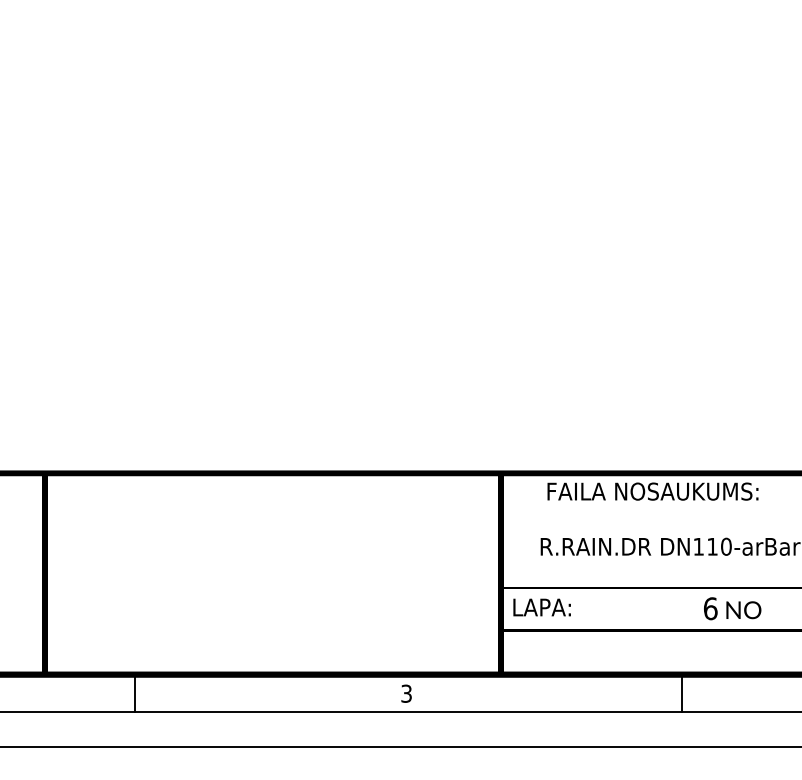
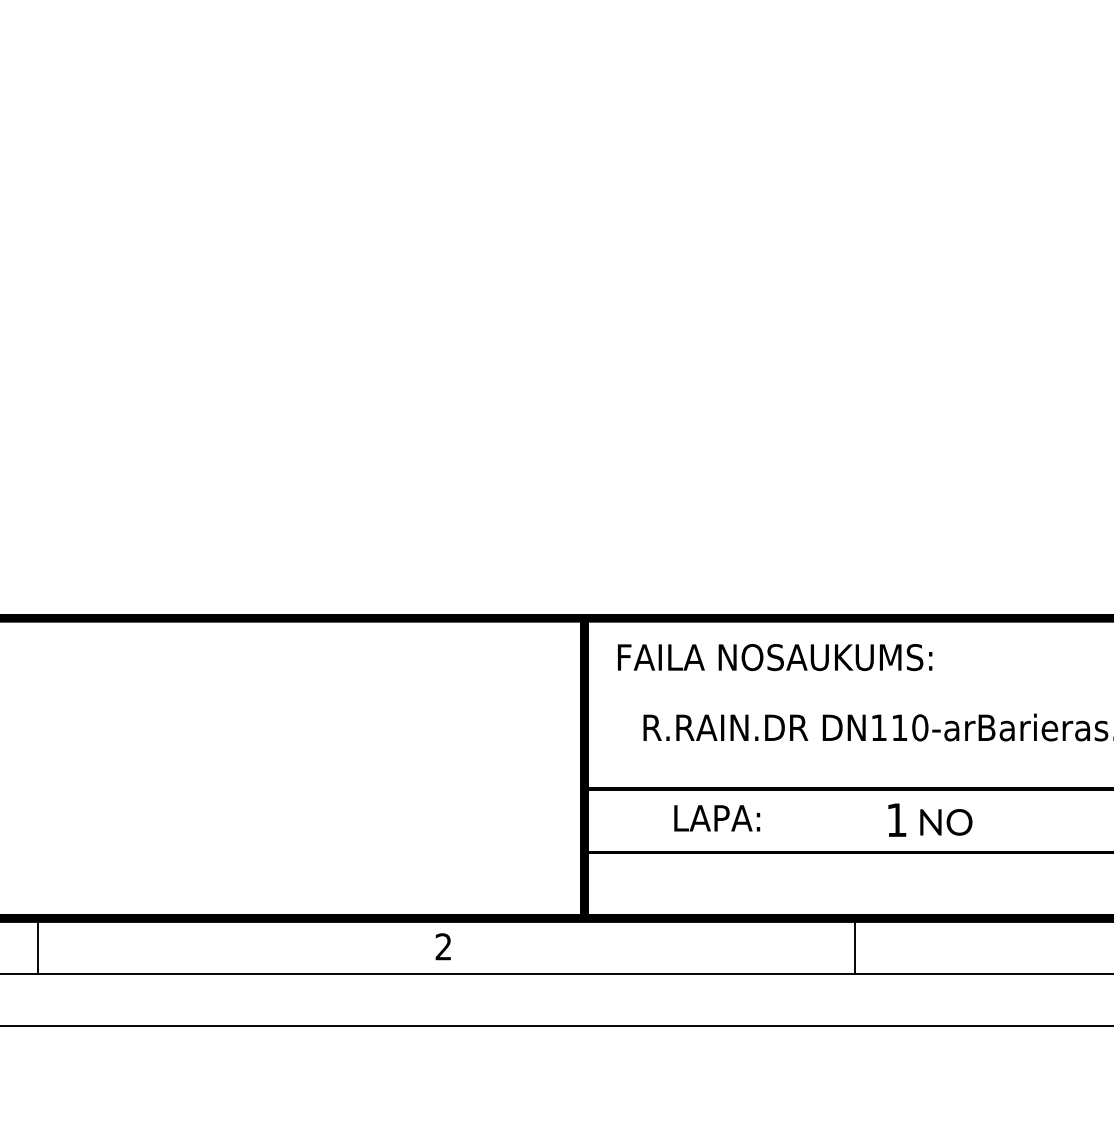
text: (652, 491) -> (774, 657), moved
text: (541, 607) -> (716, 818), moved
text: (710, 608) -> (896, 819), 6 -> 1
text: (406, 693) -> (443, 946), 3 -> 2

